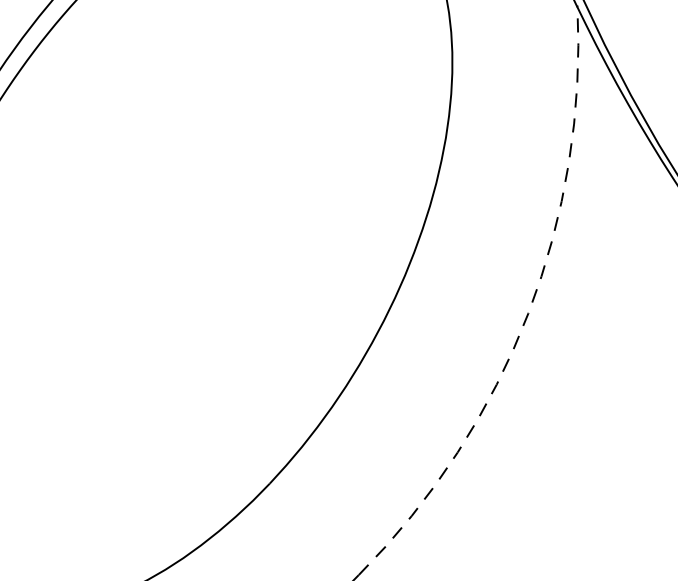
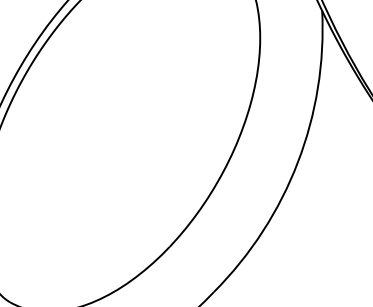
arc: (527, 313) -> (297, 162), dashed -> solid

